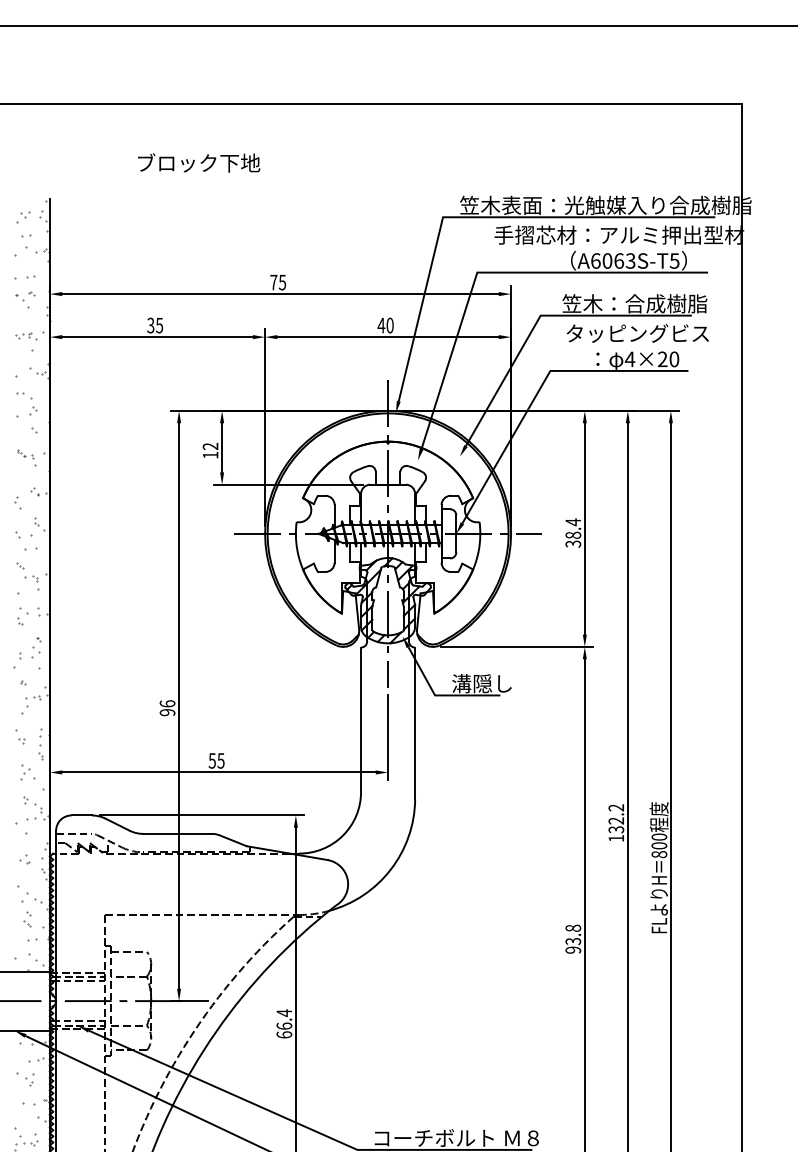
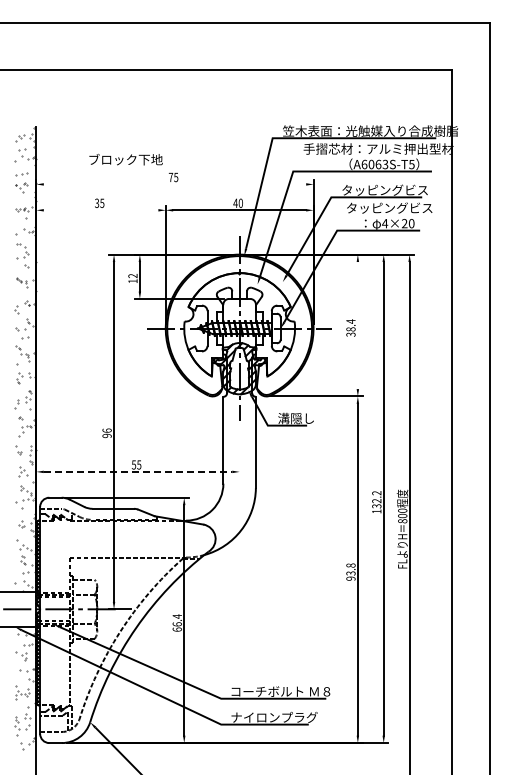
text: (198, 162) -> (125, 159), moved
line: (279, 294) -> (174, 184), removed
text: (632, 302) -> (386, 189), 笠木：合成樹脂 -> タッピングビス
line: (156, 337) -> (100, 210), removed
line: (584, 528) -> (357, 325), removed
line: (387, 736) -> (239, 450), removed
line: (219, 771) -> (138, 471), solid -> dashed

